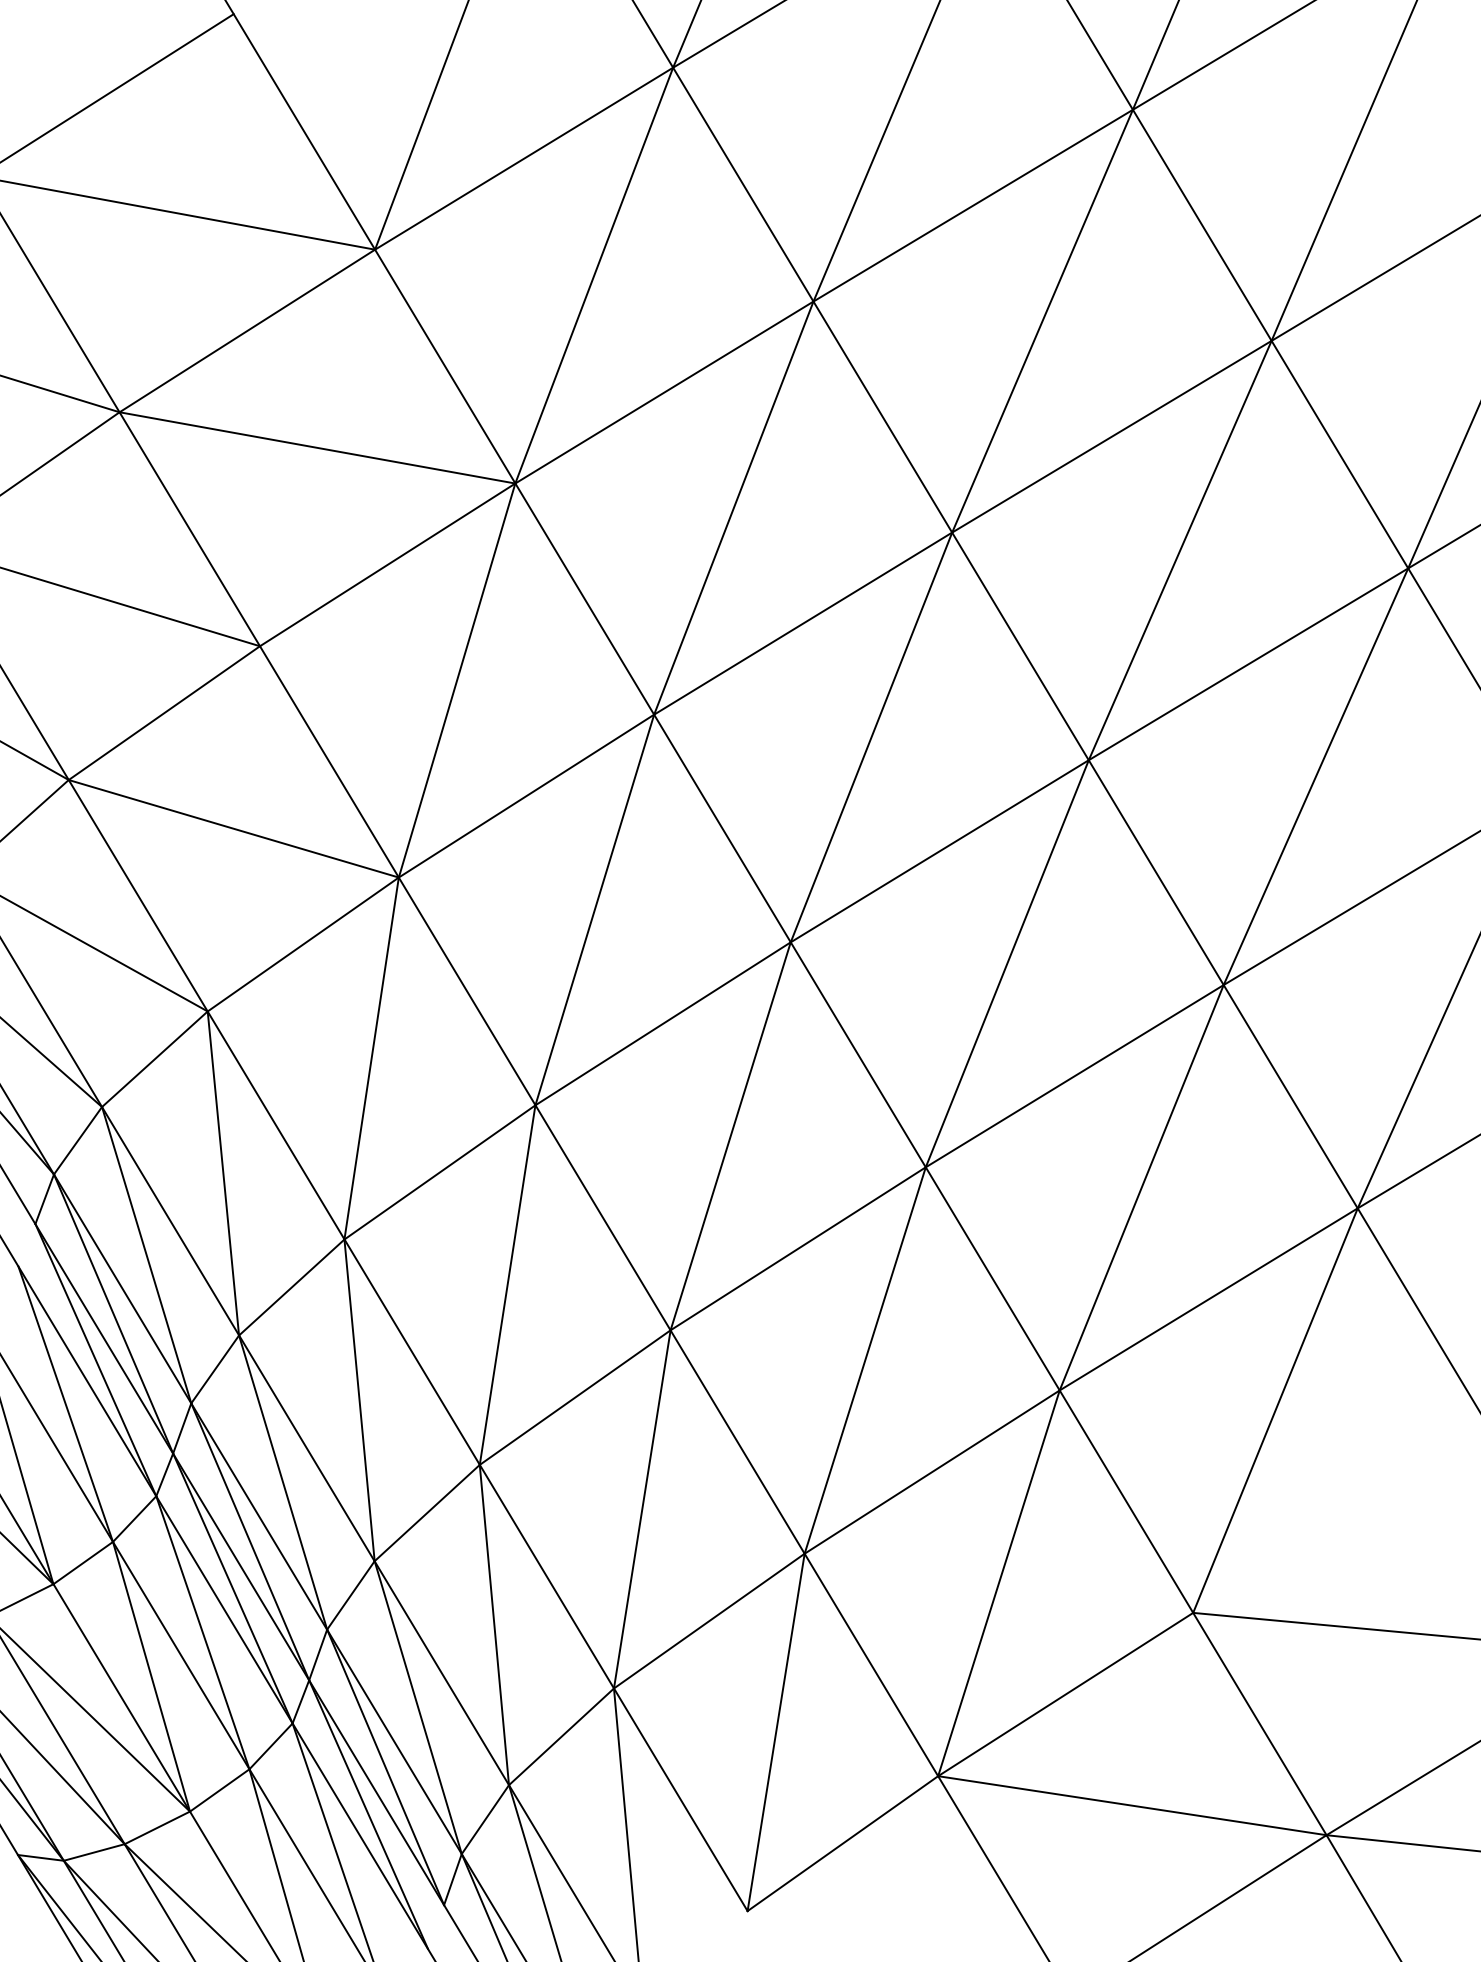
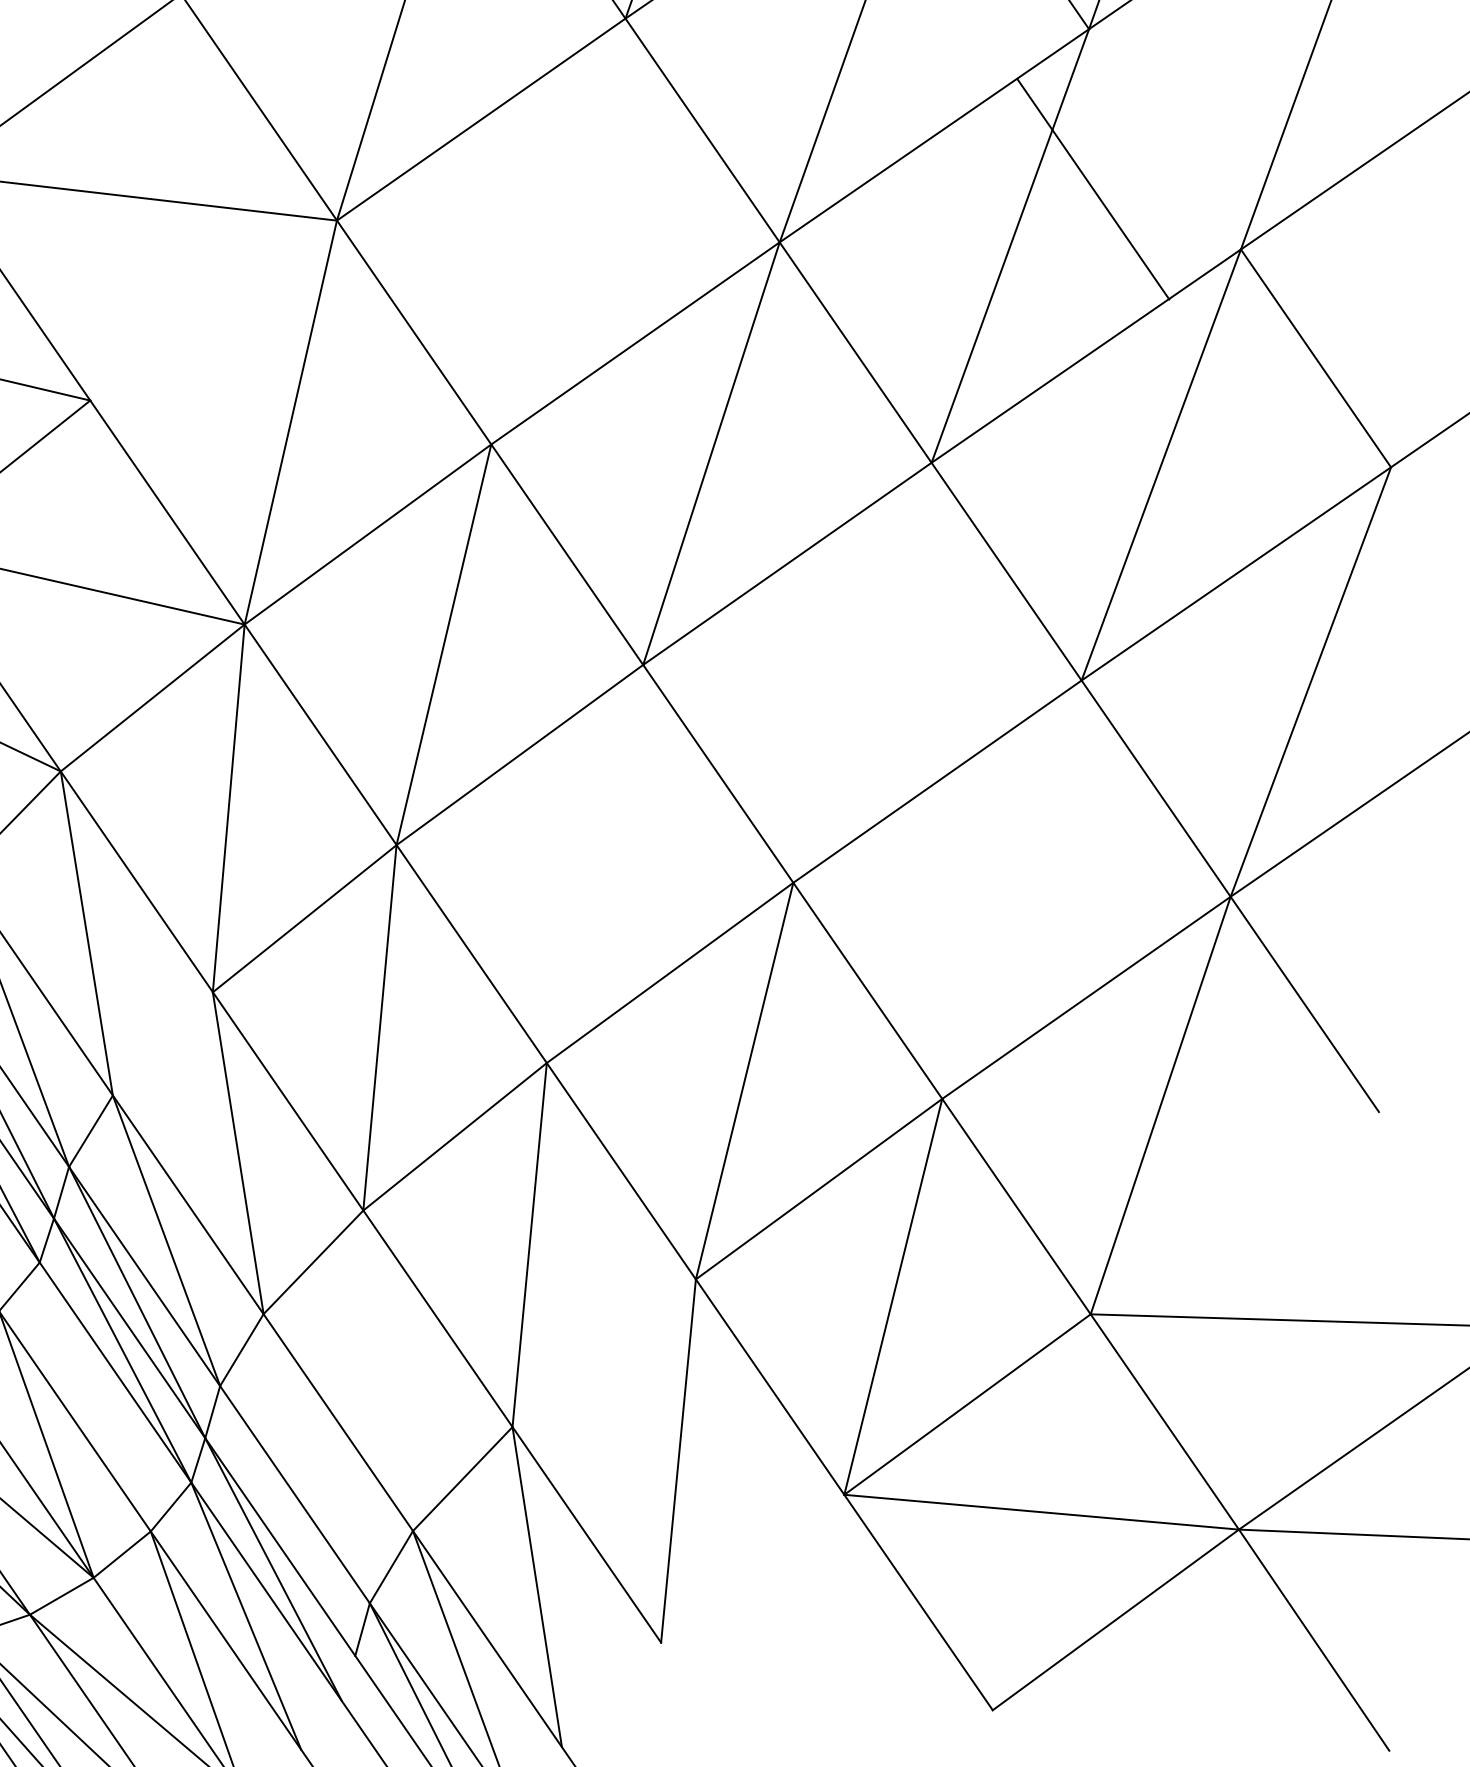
line: (1339, 454) -> (1092, 189), moved
line: (733, 507) -> (558, 230), removed
line: (387, 564) -> (213, 310), removed
line: (1006, 963) -> (861, 672), removed
line: (730, 1136) -> (594, 864), removed
line: (1141, 1187) -> (1011, 889), removed
line: (291, 1287) -> (162, 1043), removed
line: (708, 1620) -> (603, 1352), removed
line: (494, 1624) -> (388, 1370), removed
line: (202, 1632) -> (94, 1396), removed
line: (417, 1707) -> (316, 1458), removed
line: (385, 1767) -> (287, 1521), removed
line: (842, 1843) -> (752, 1568), removed

